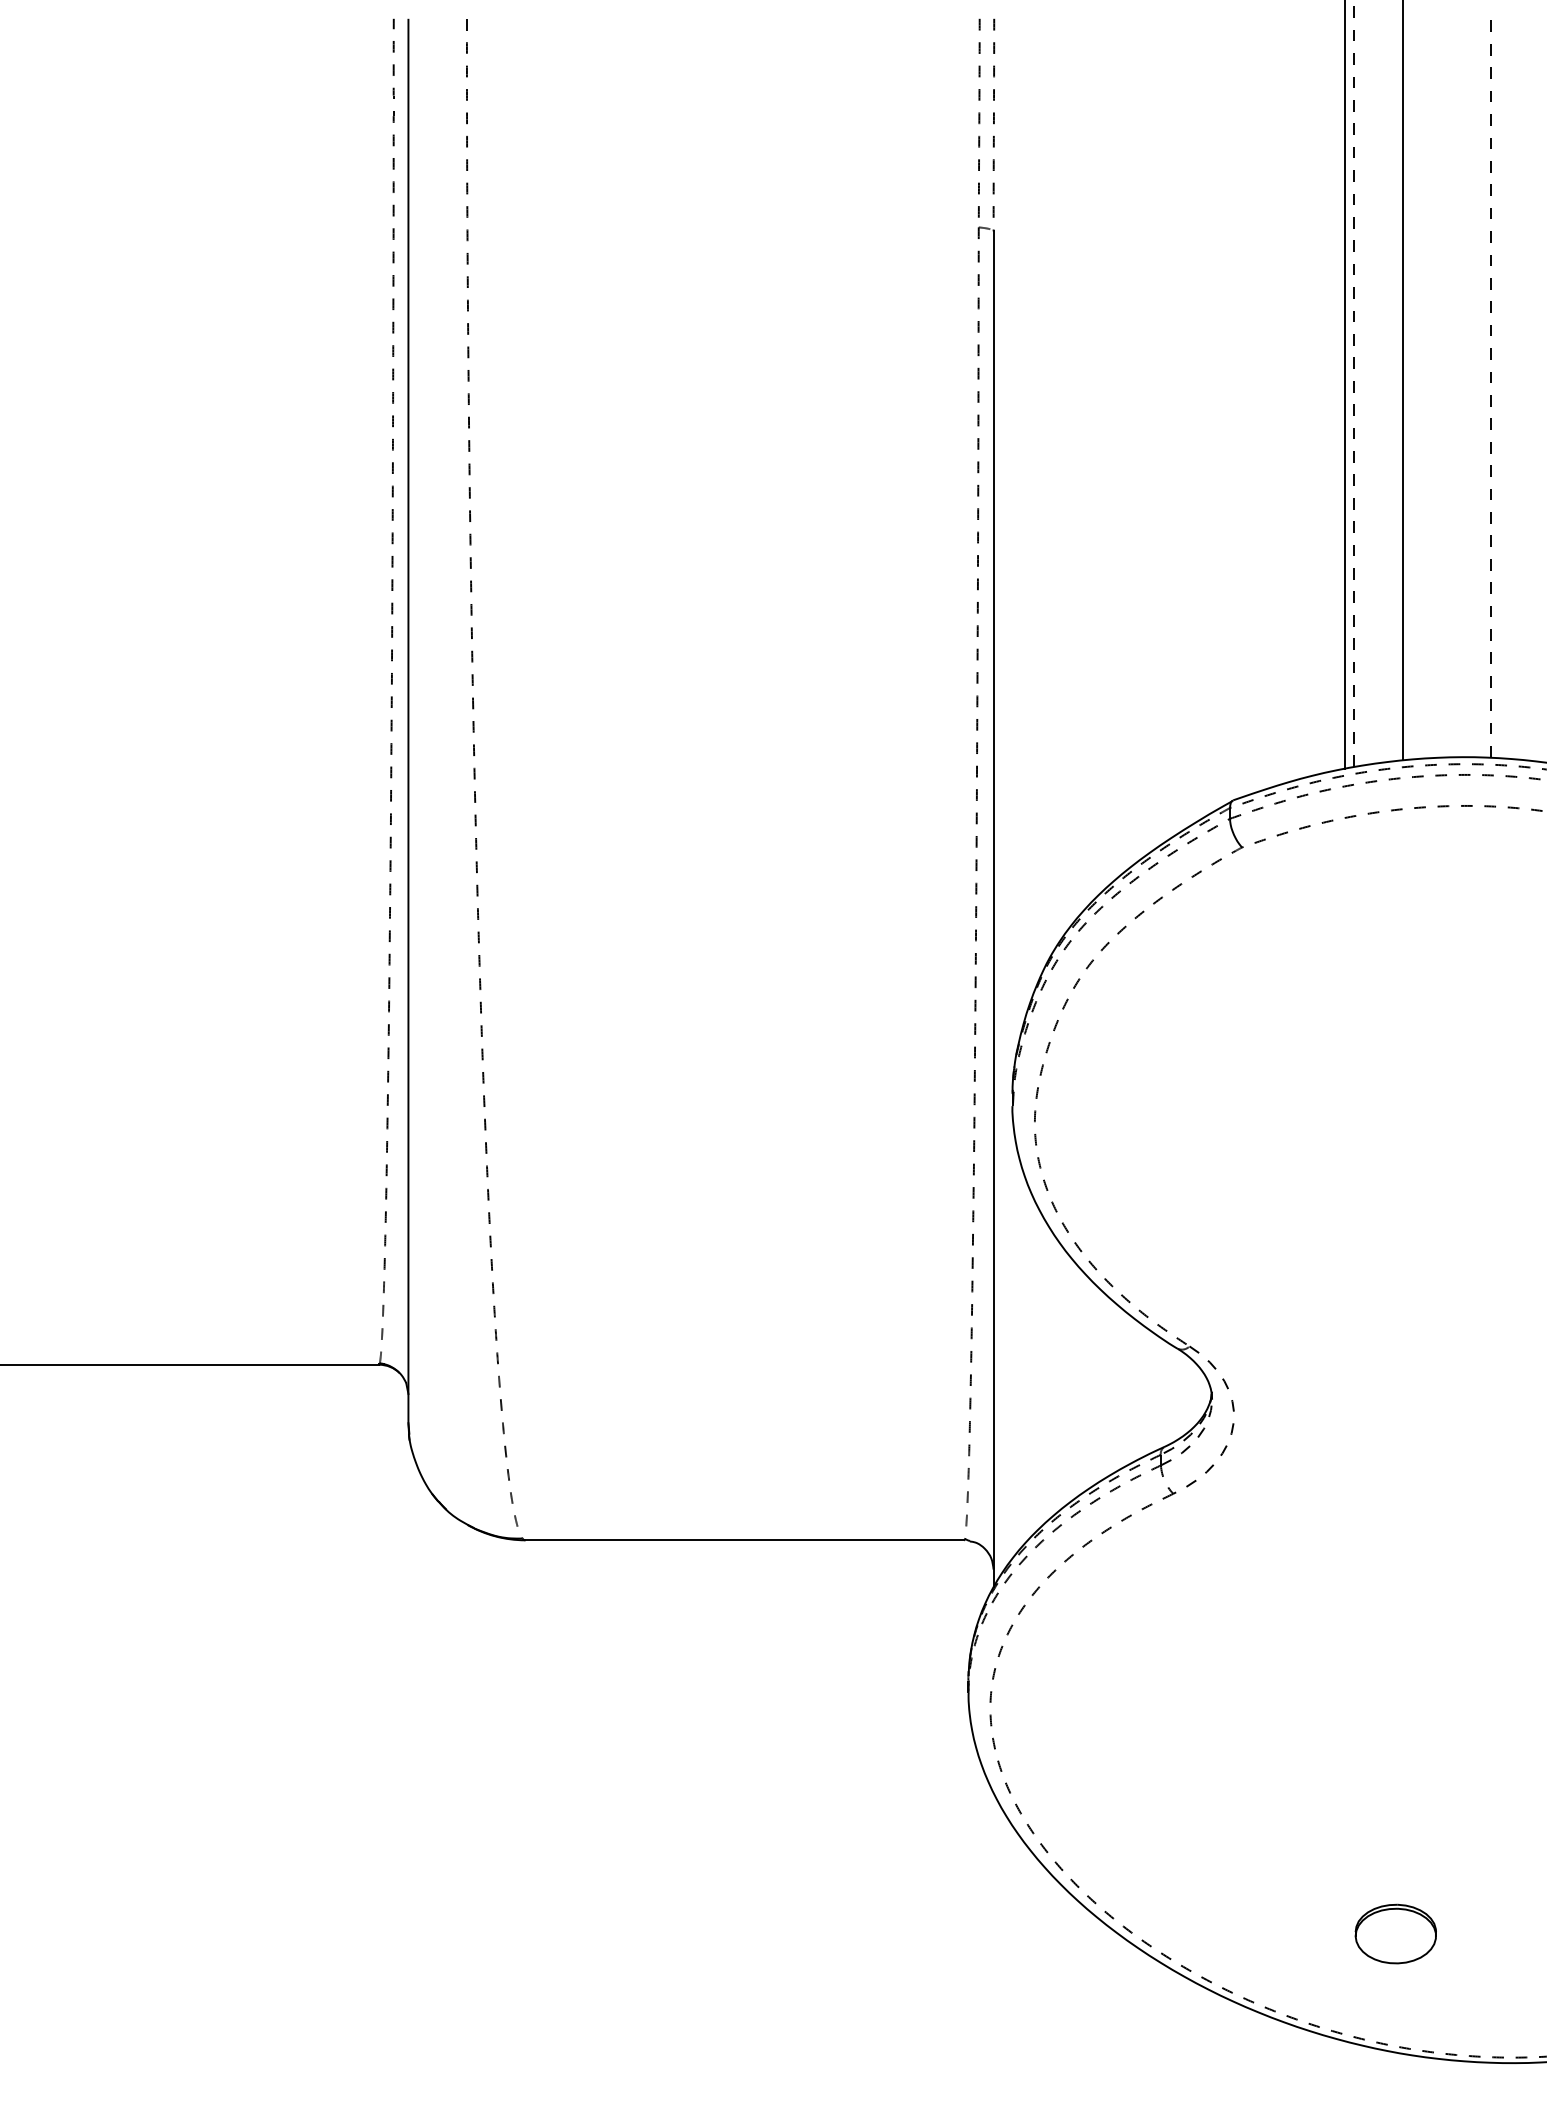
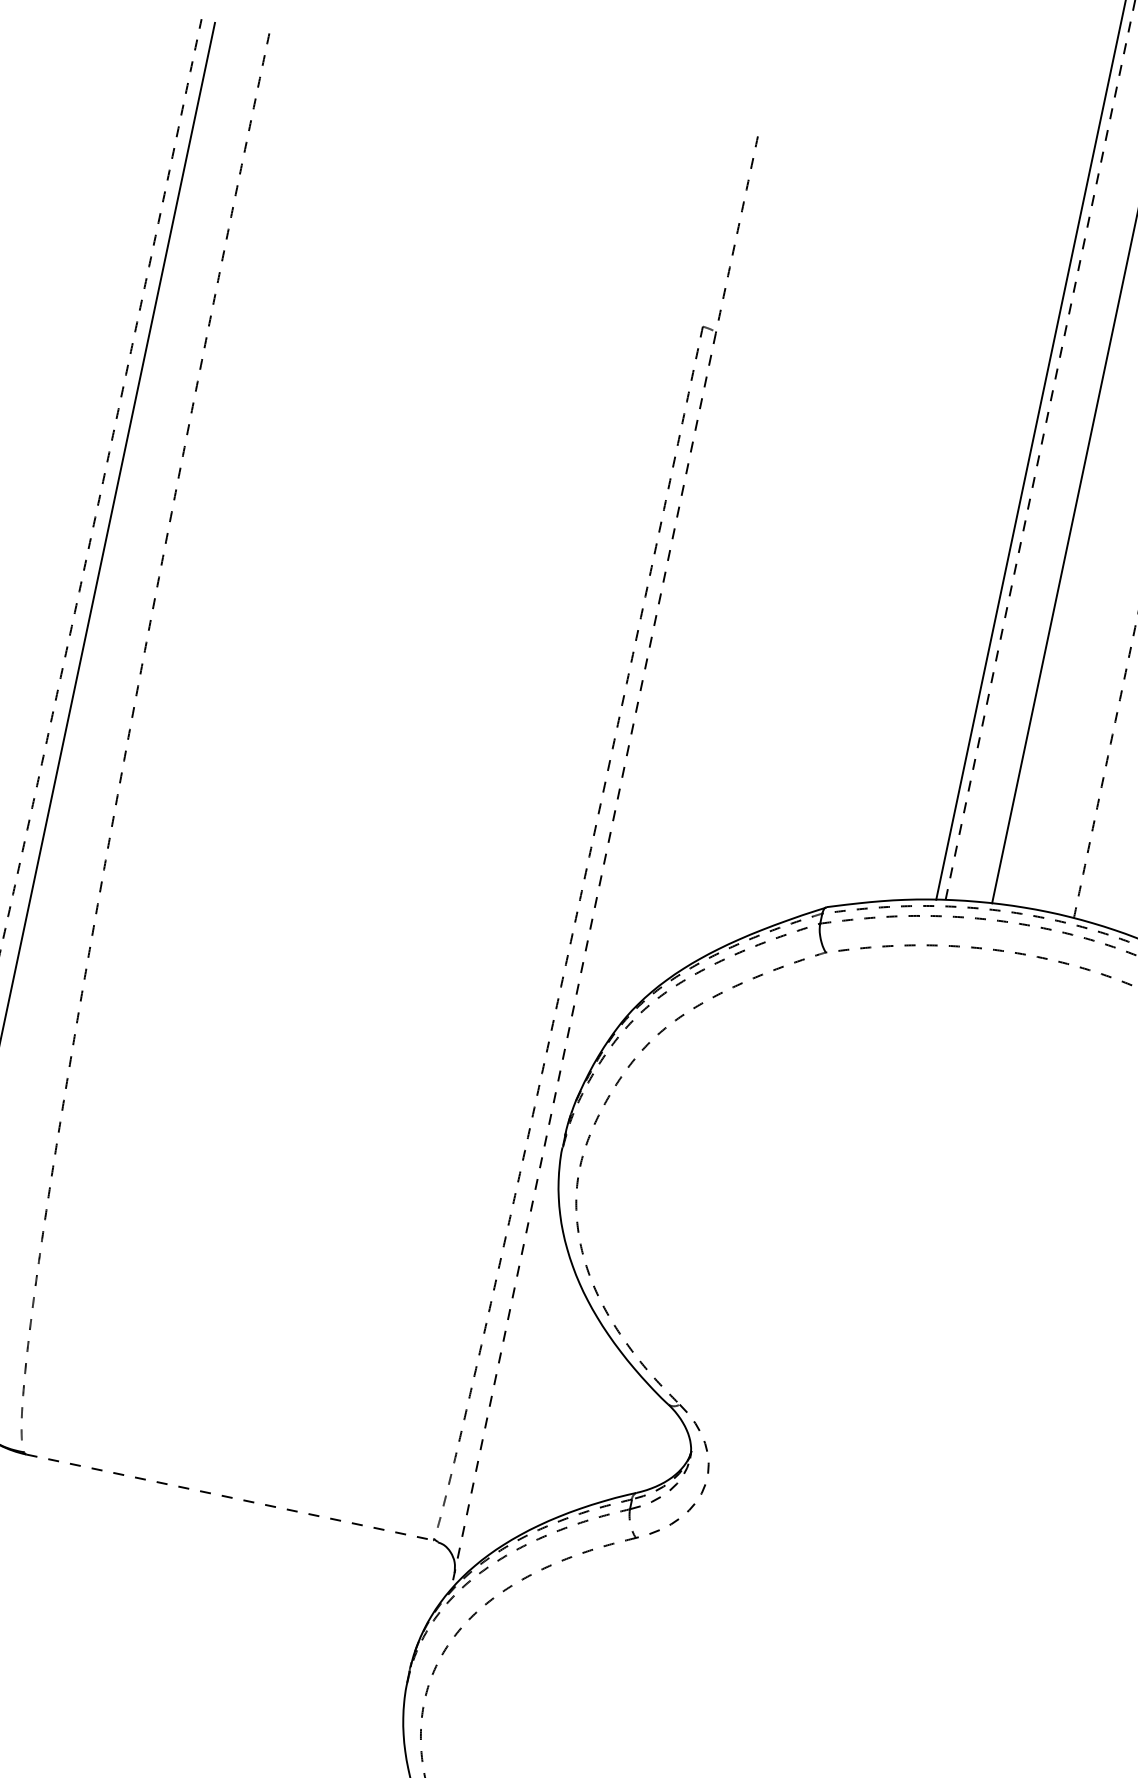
curve: (978, 117) -> (724, 224), removed
line: (993, 909) -> (583, 961), solid -> dashed
line: (745, 1540) -> (230, 1497), solid -> dashed

